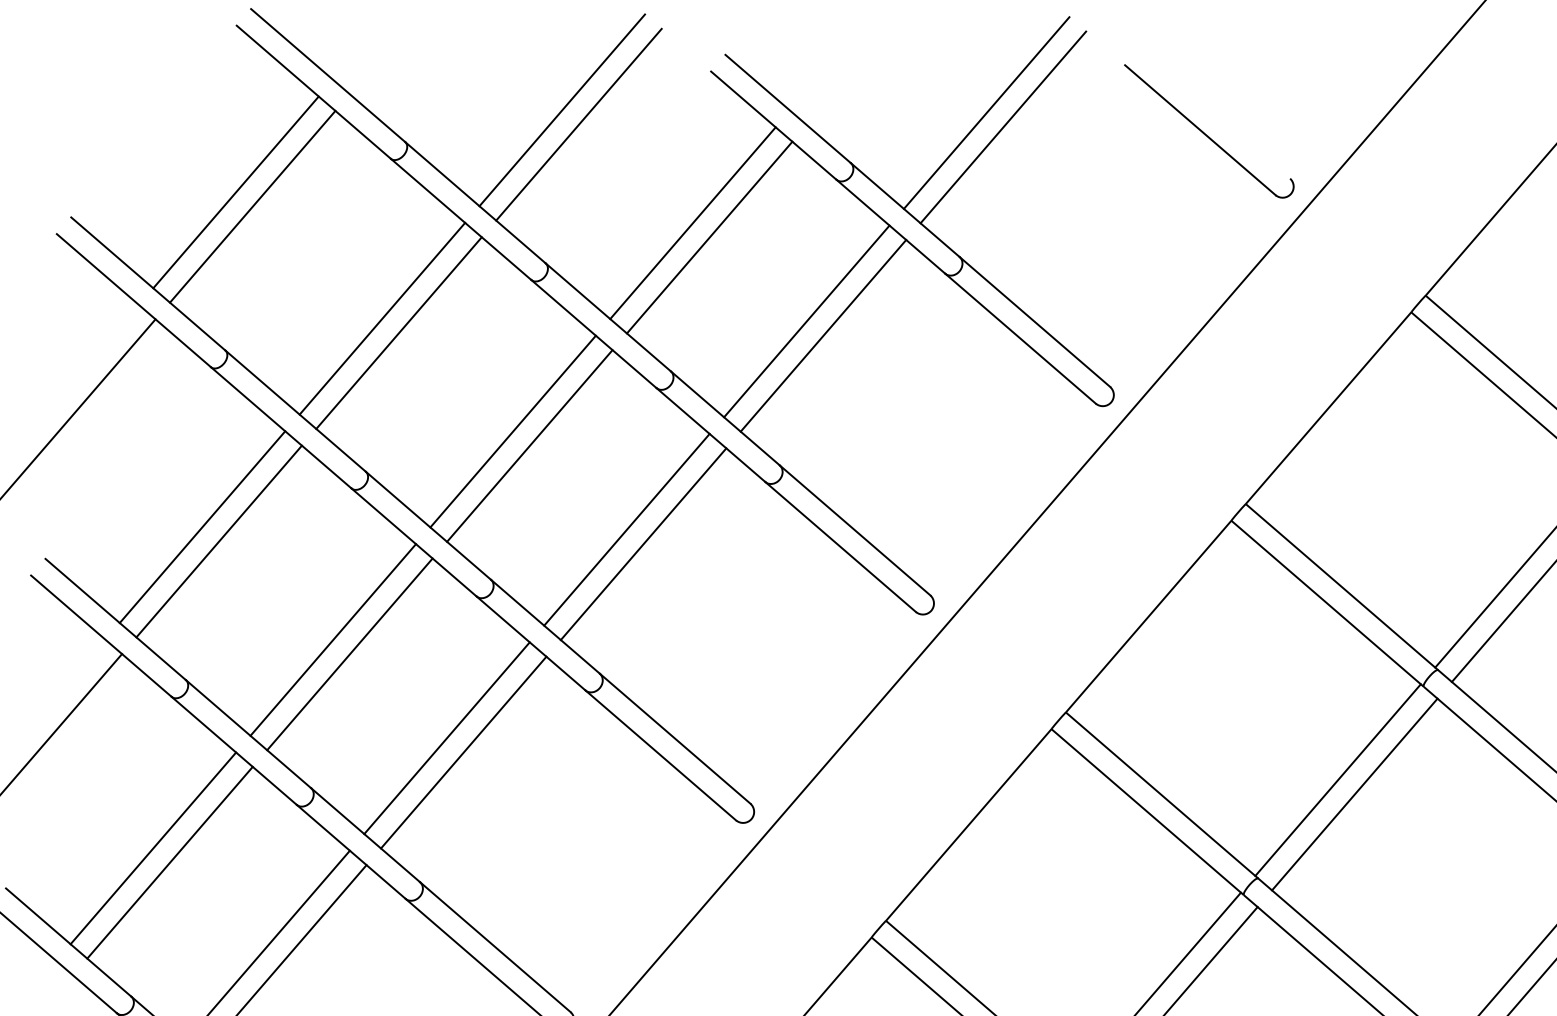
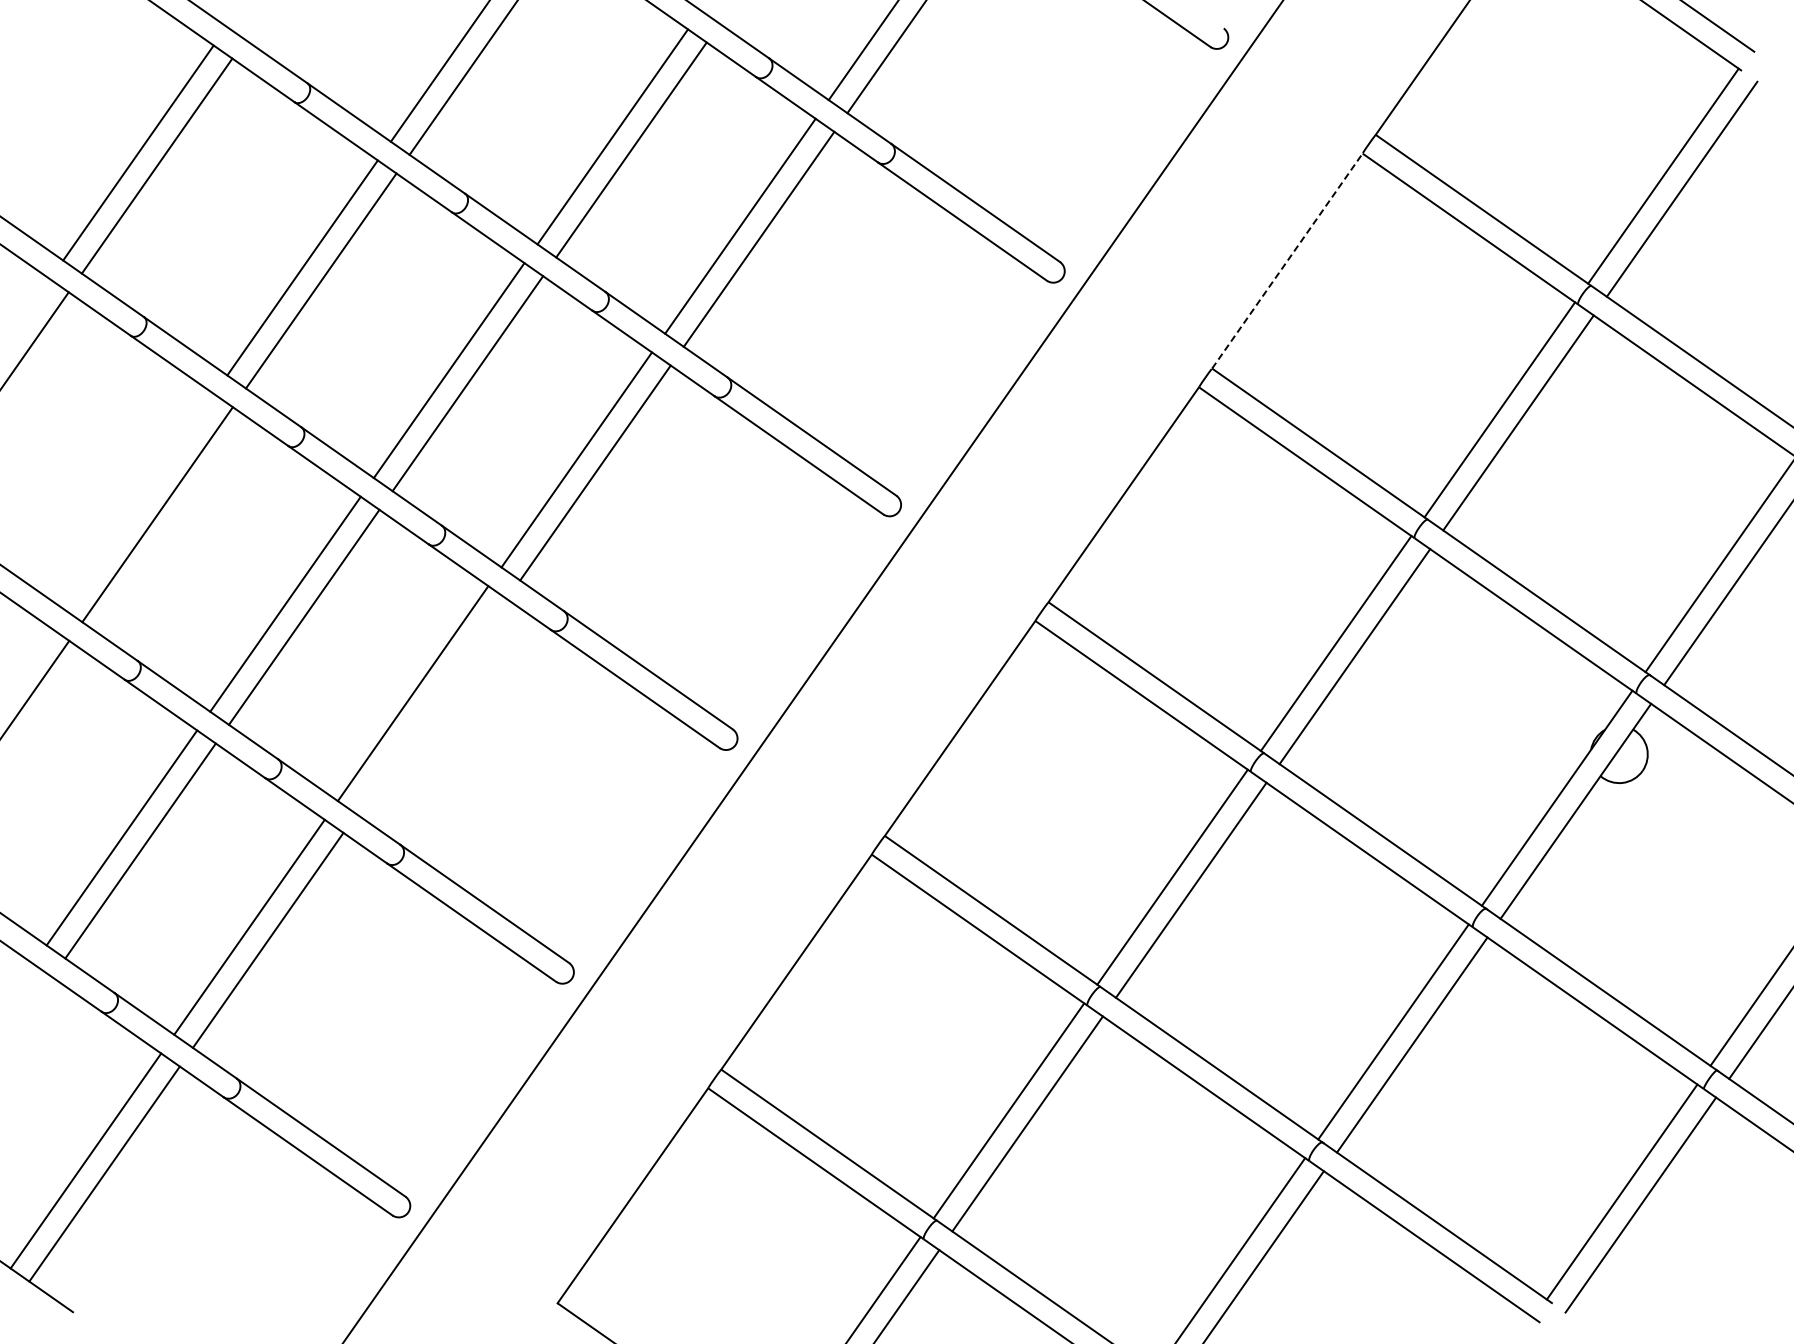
line: (1328, 407) -> (1287, 260), solid -> dashed
line: (202, 526) -> (138, 501), removed
line: (463, 752) -> (431, 706), removed

